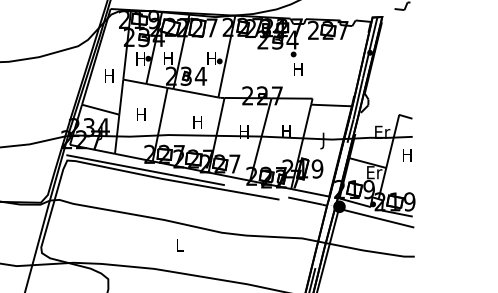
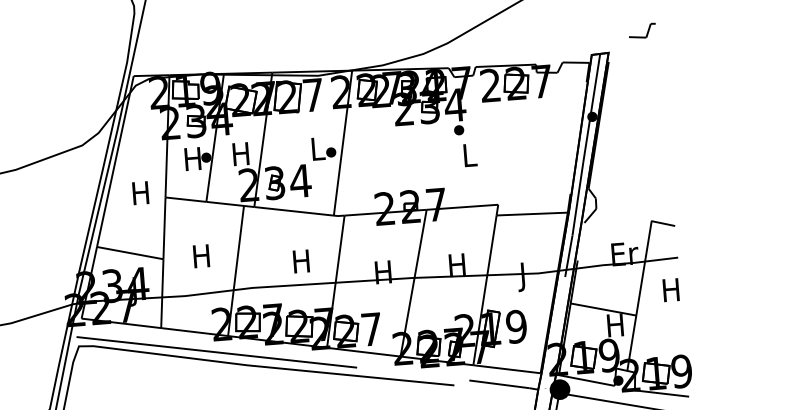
text: (211, 58) -> (316, 148), H -> L
text: (298, 69) -> (469, 155), H -> L
text: (374, 172) -> (616, 325), Er -> H

